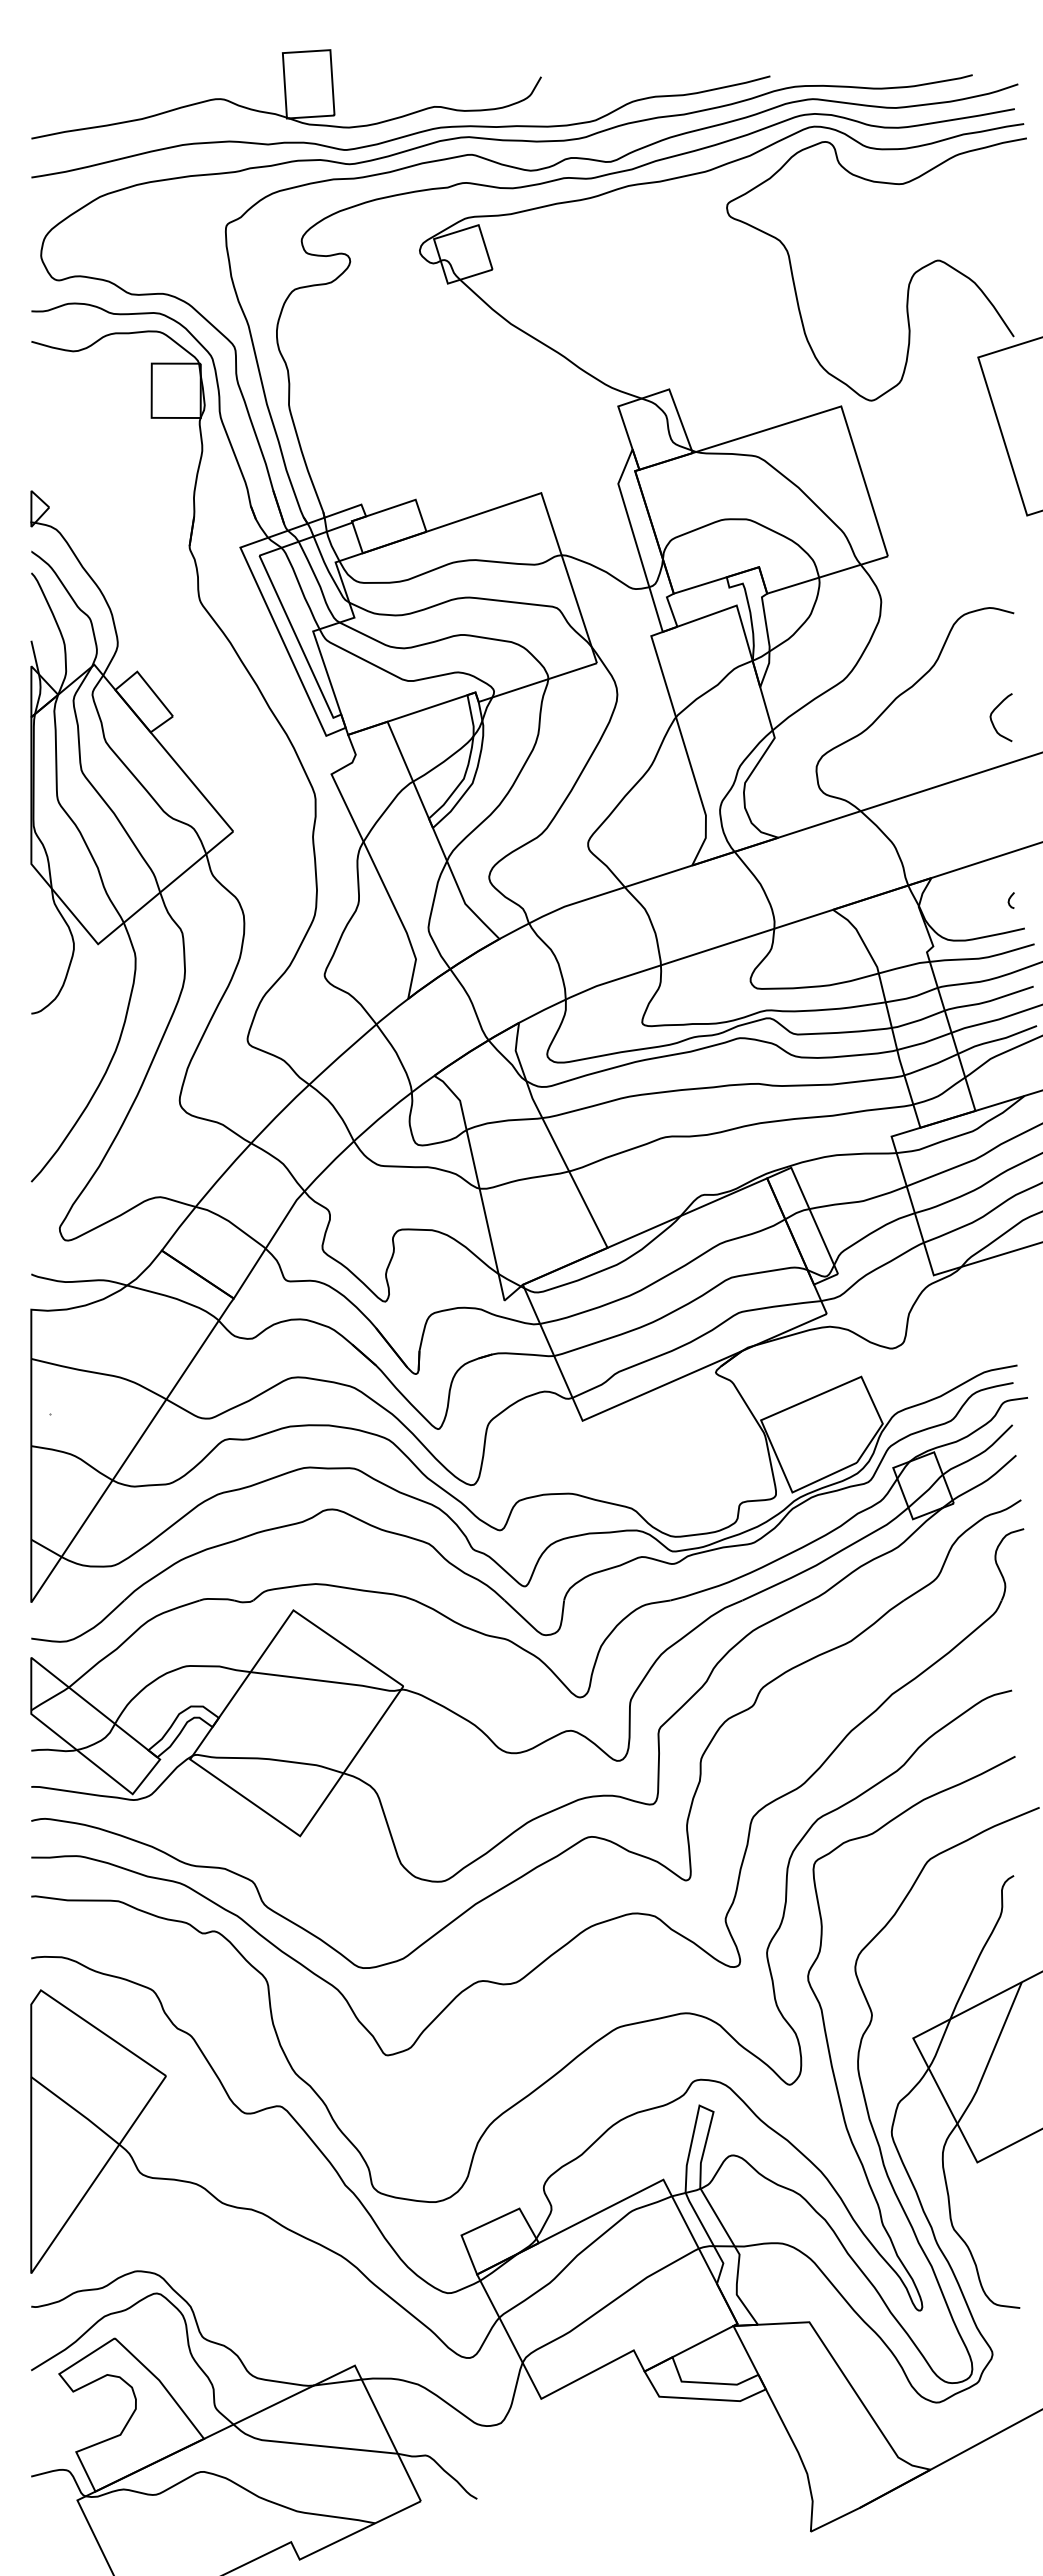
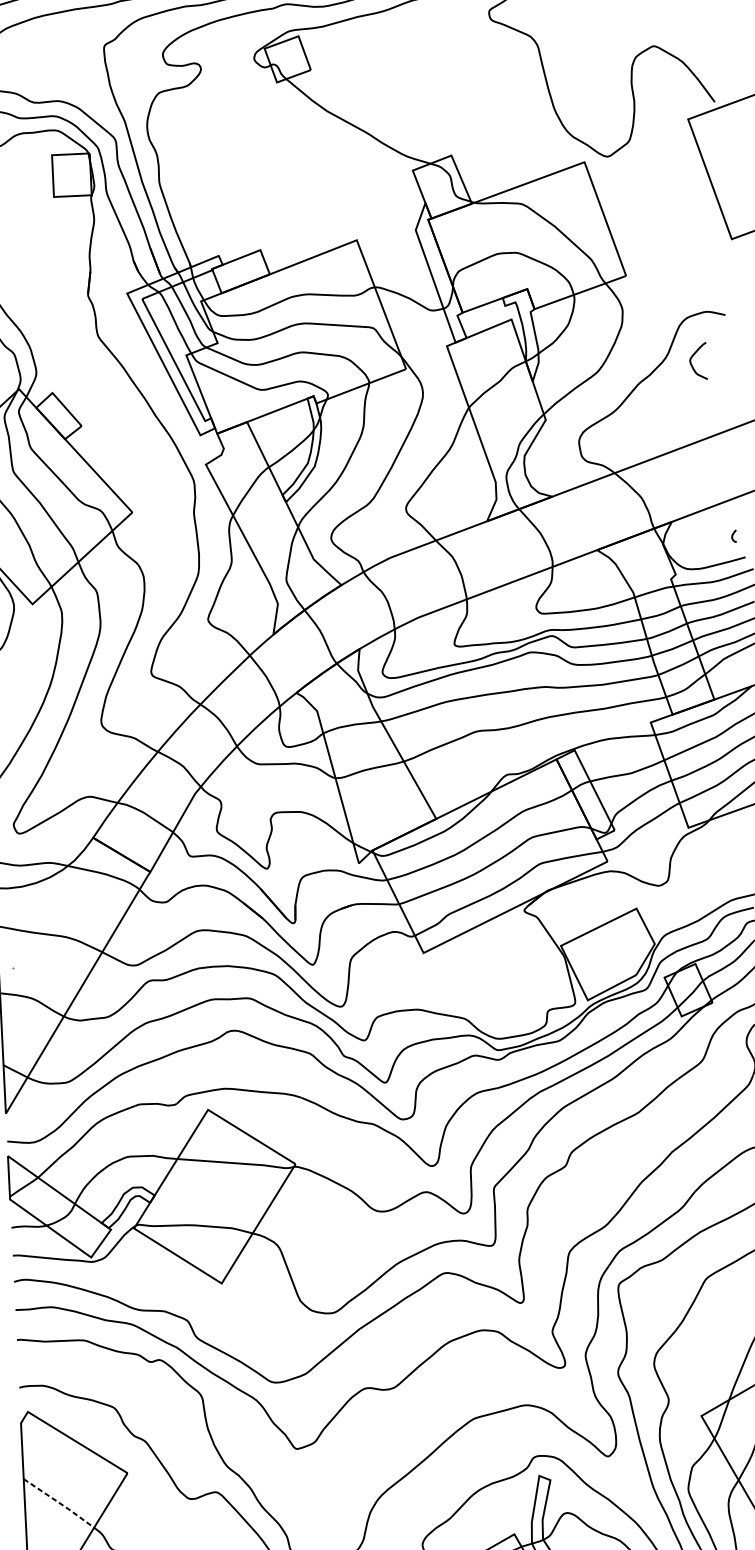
curve: (994, 711) -> (693, 356), moved
line: (76, 2110) -> (59, 1503), solid -> dashed

